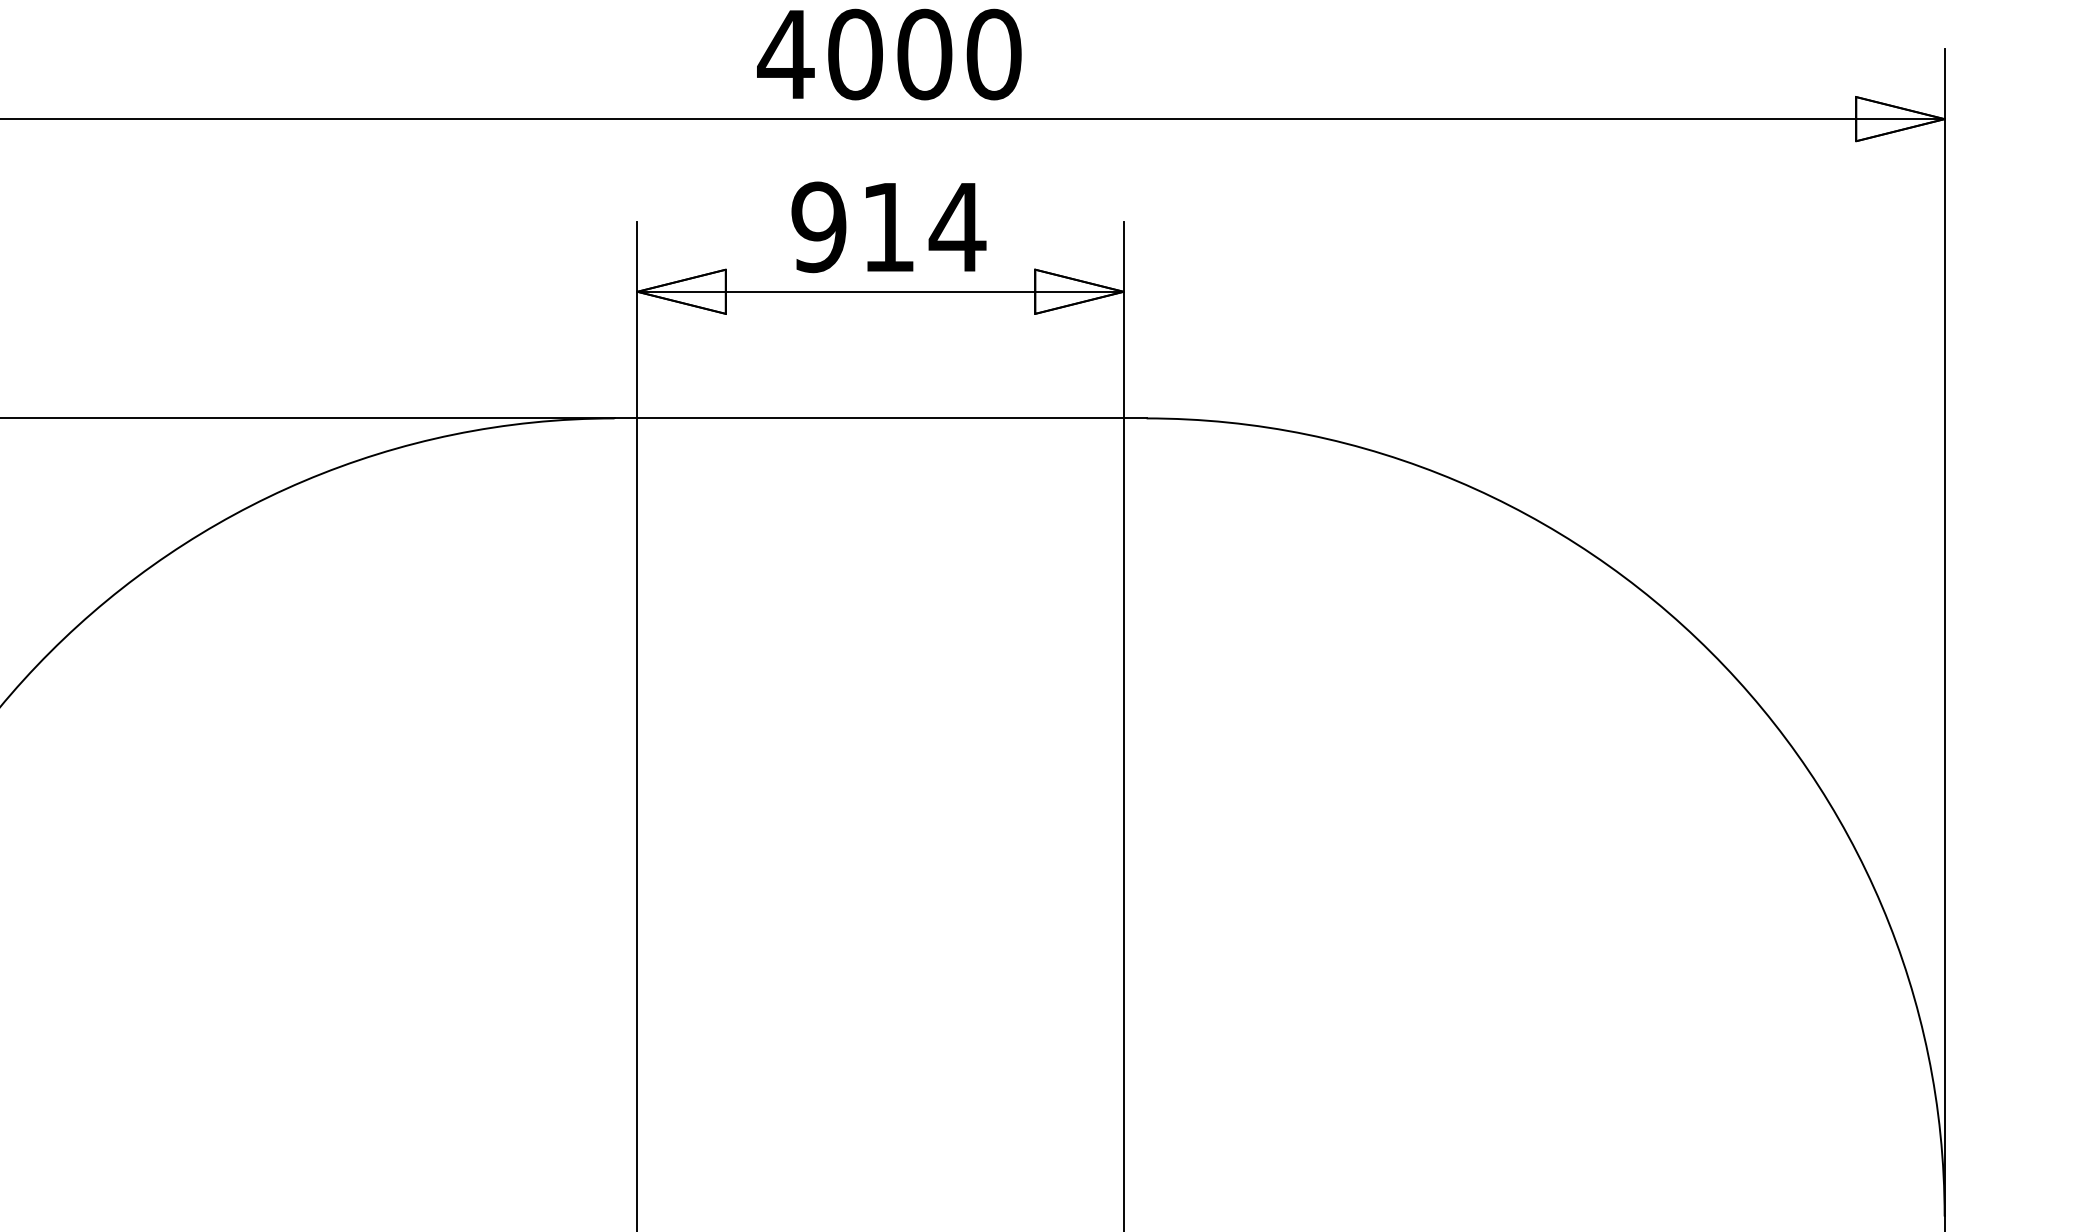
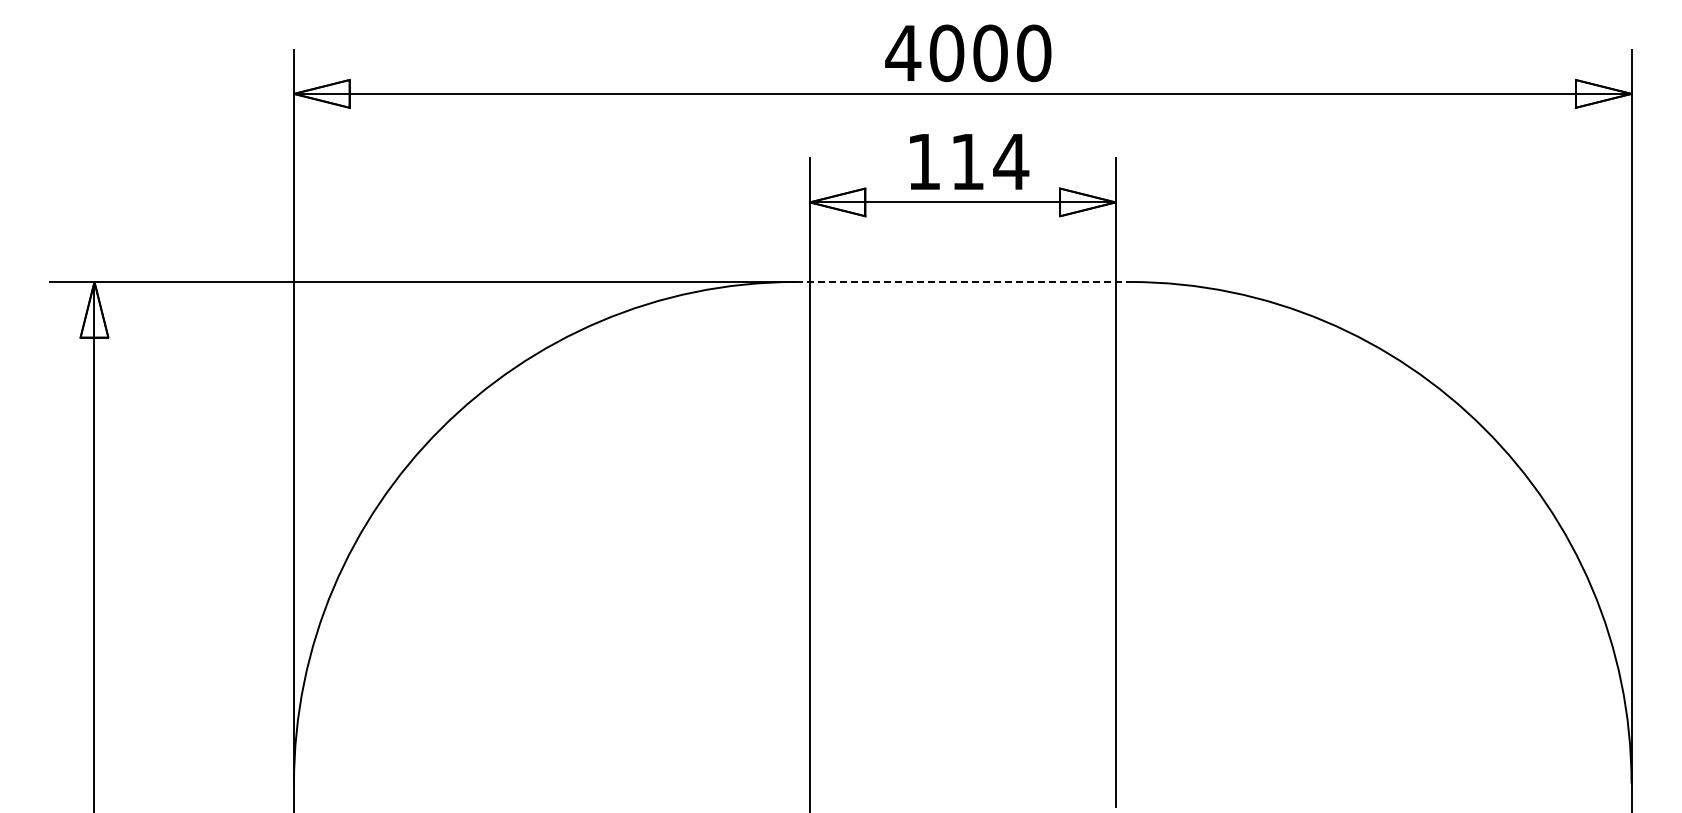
text: (818, 226) -> (923, 161), 914 -> 114
line: (881, 419) -> (963, 282), solid -> dashed

